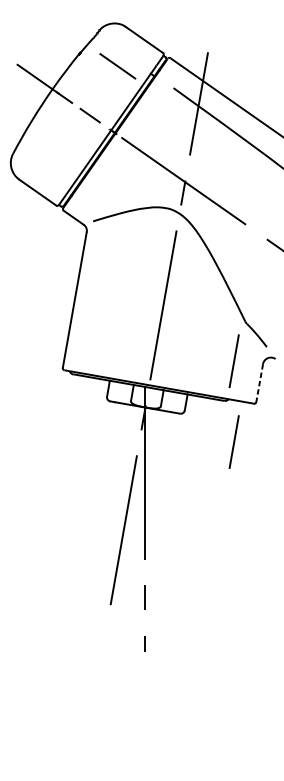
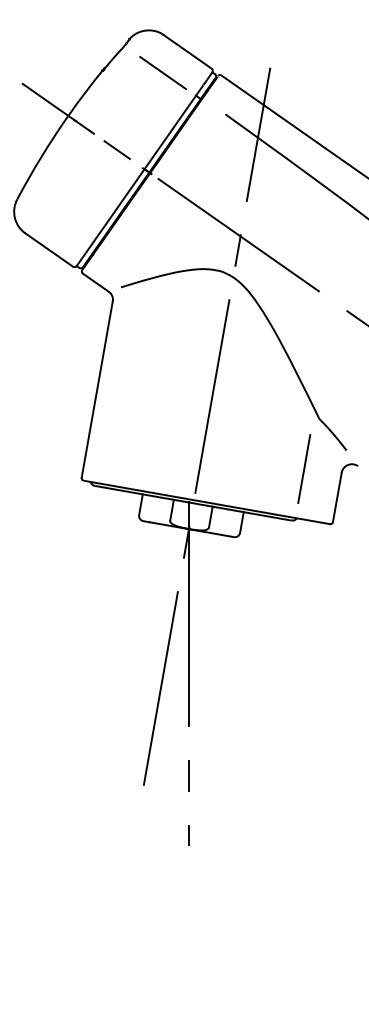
line: (117, 66) -> (162, 73), moved
line: (259, 383) -> (337, 498), dashed -> solid
line: (234, 441) -> (304, 573), removed

